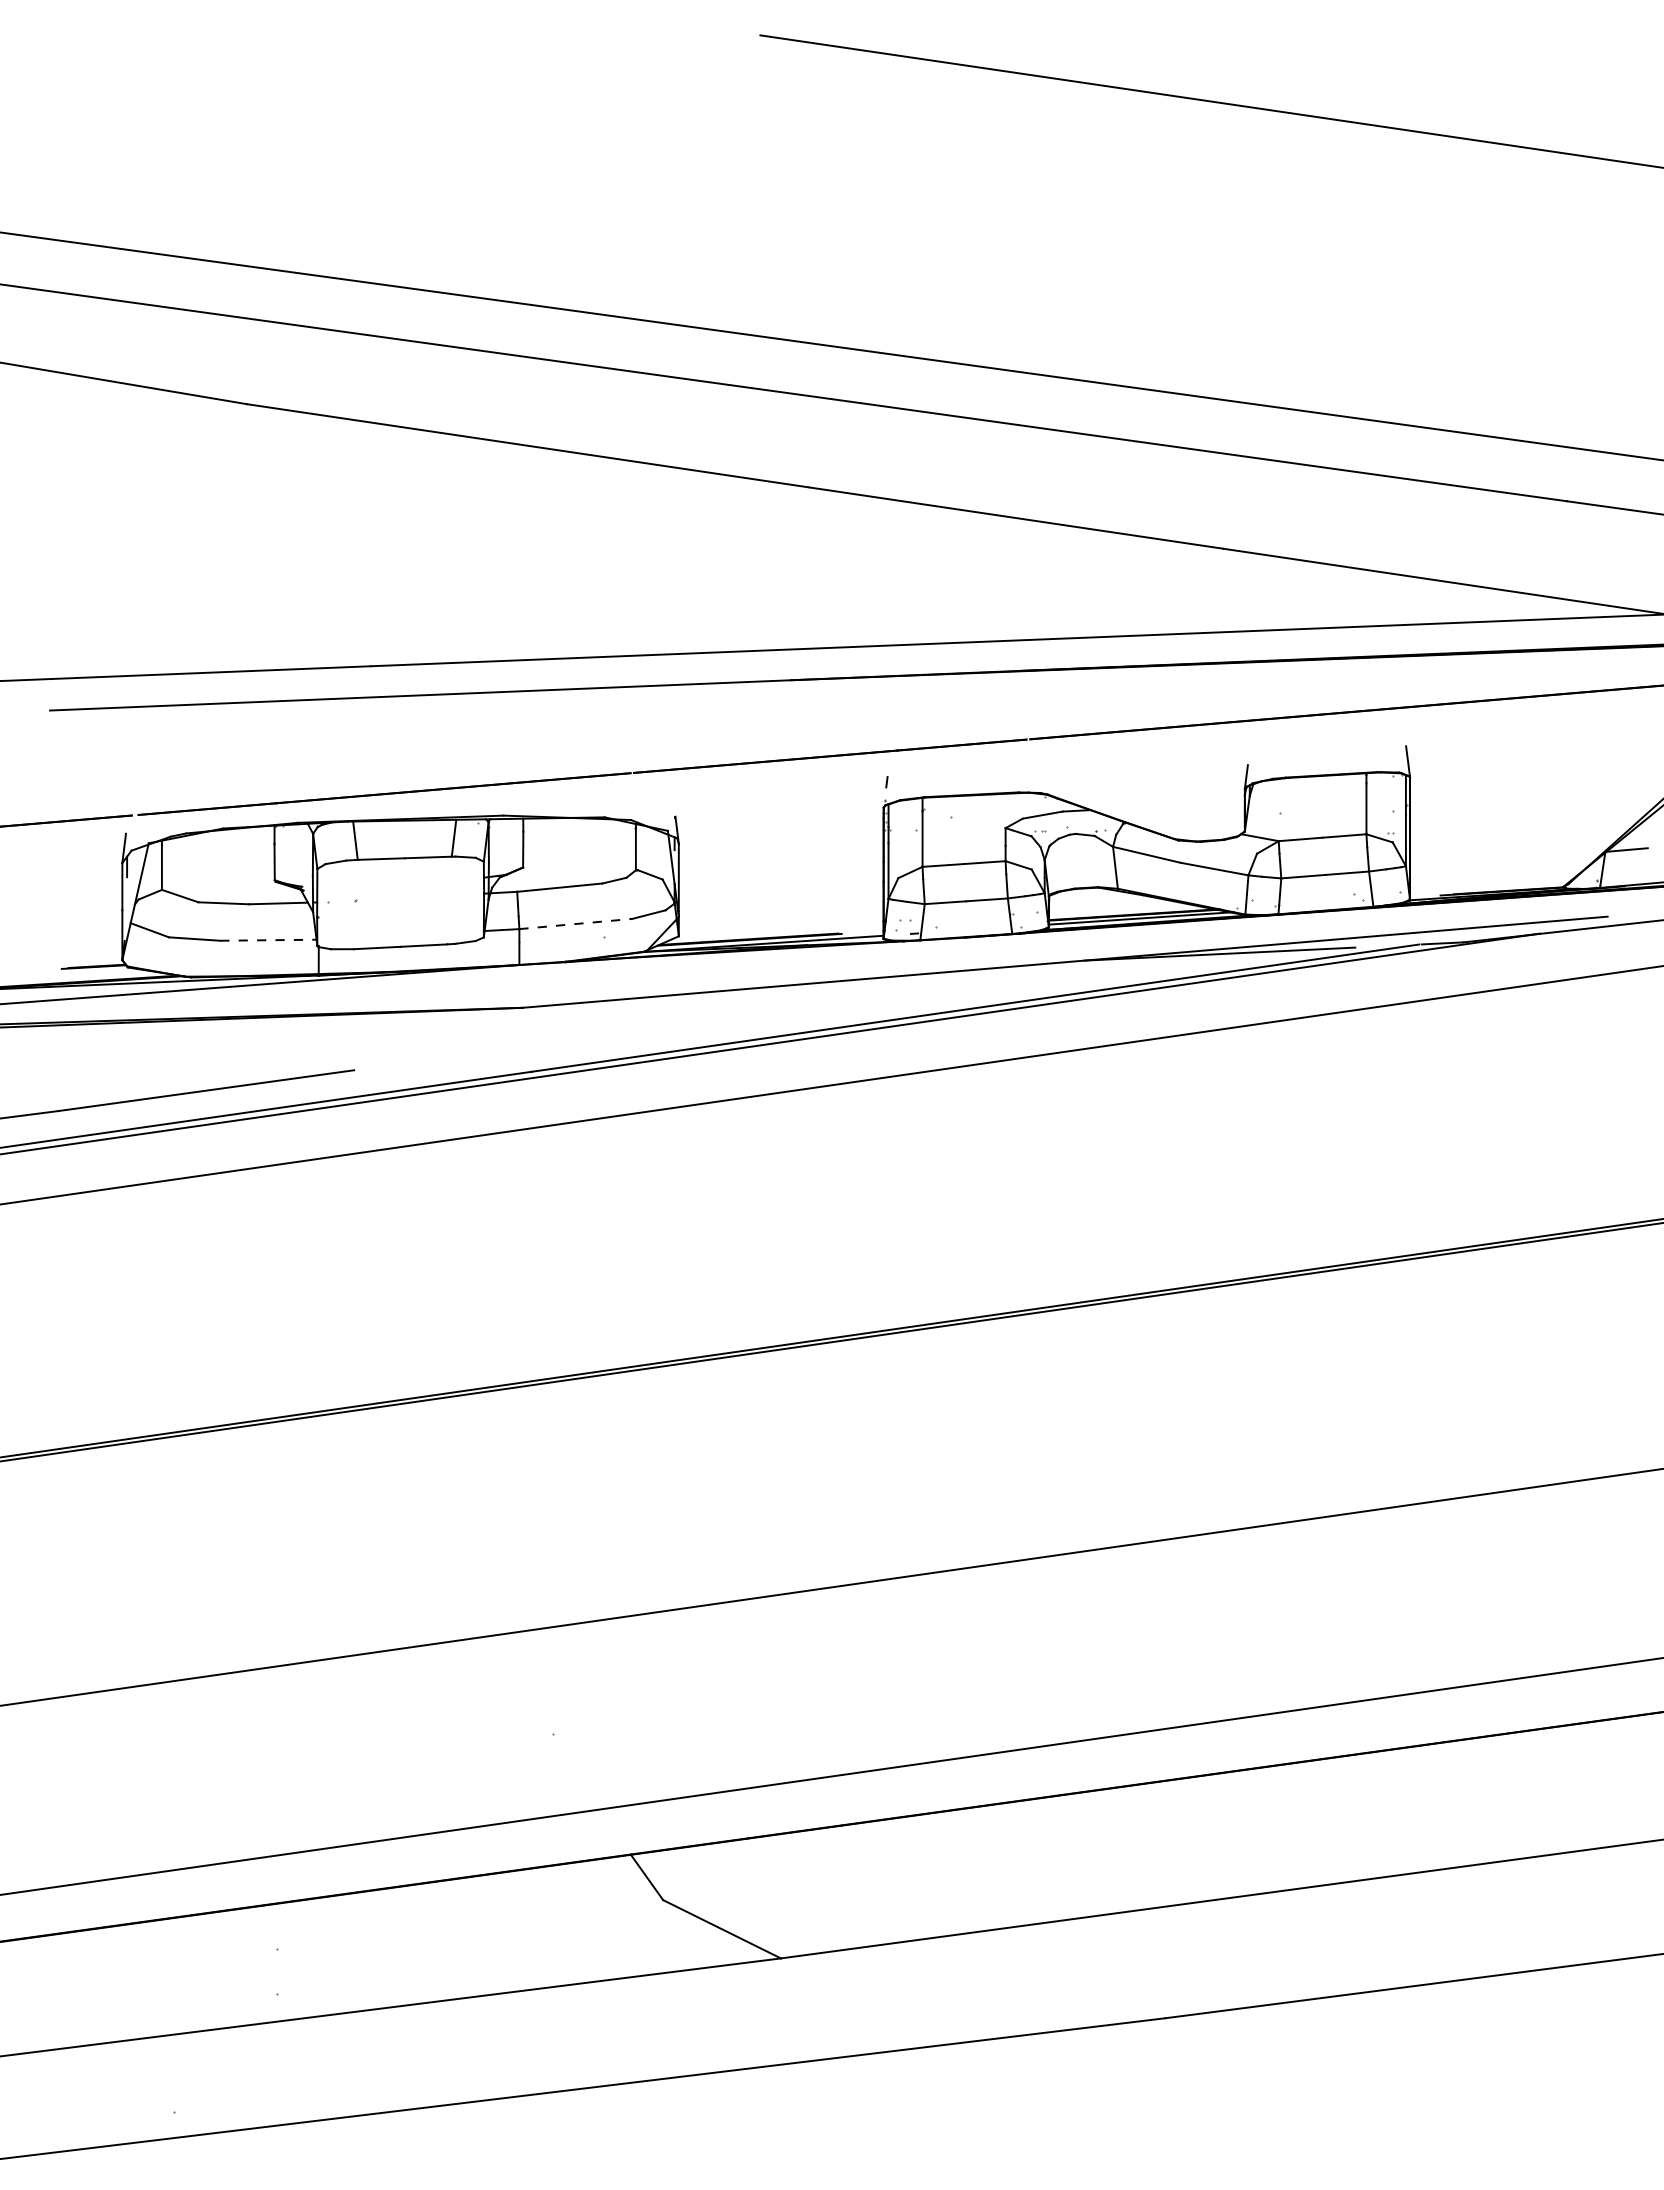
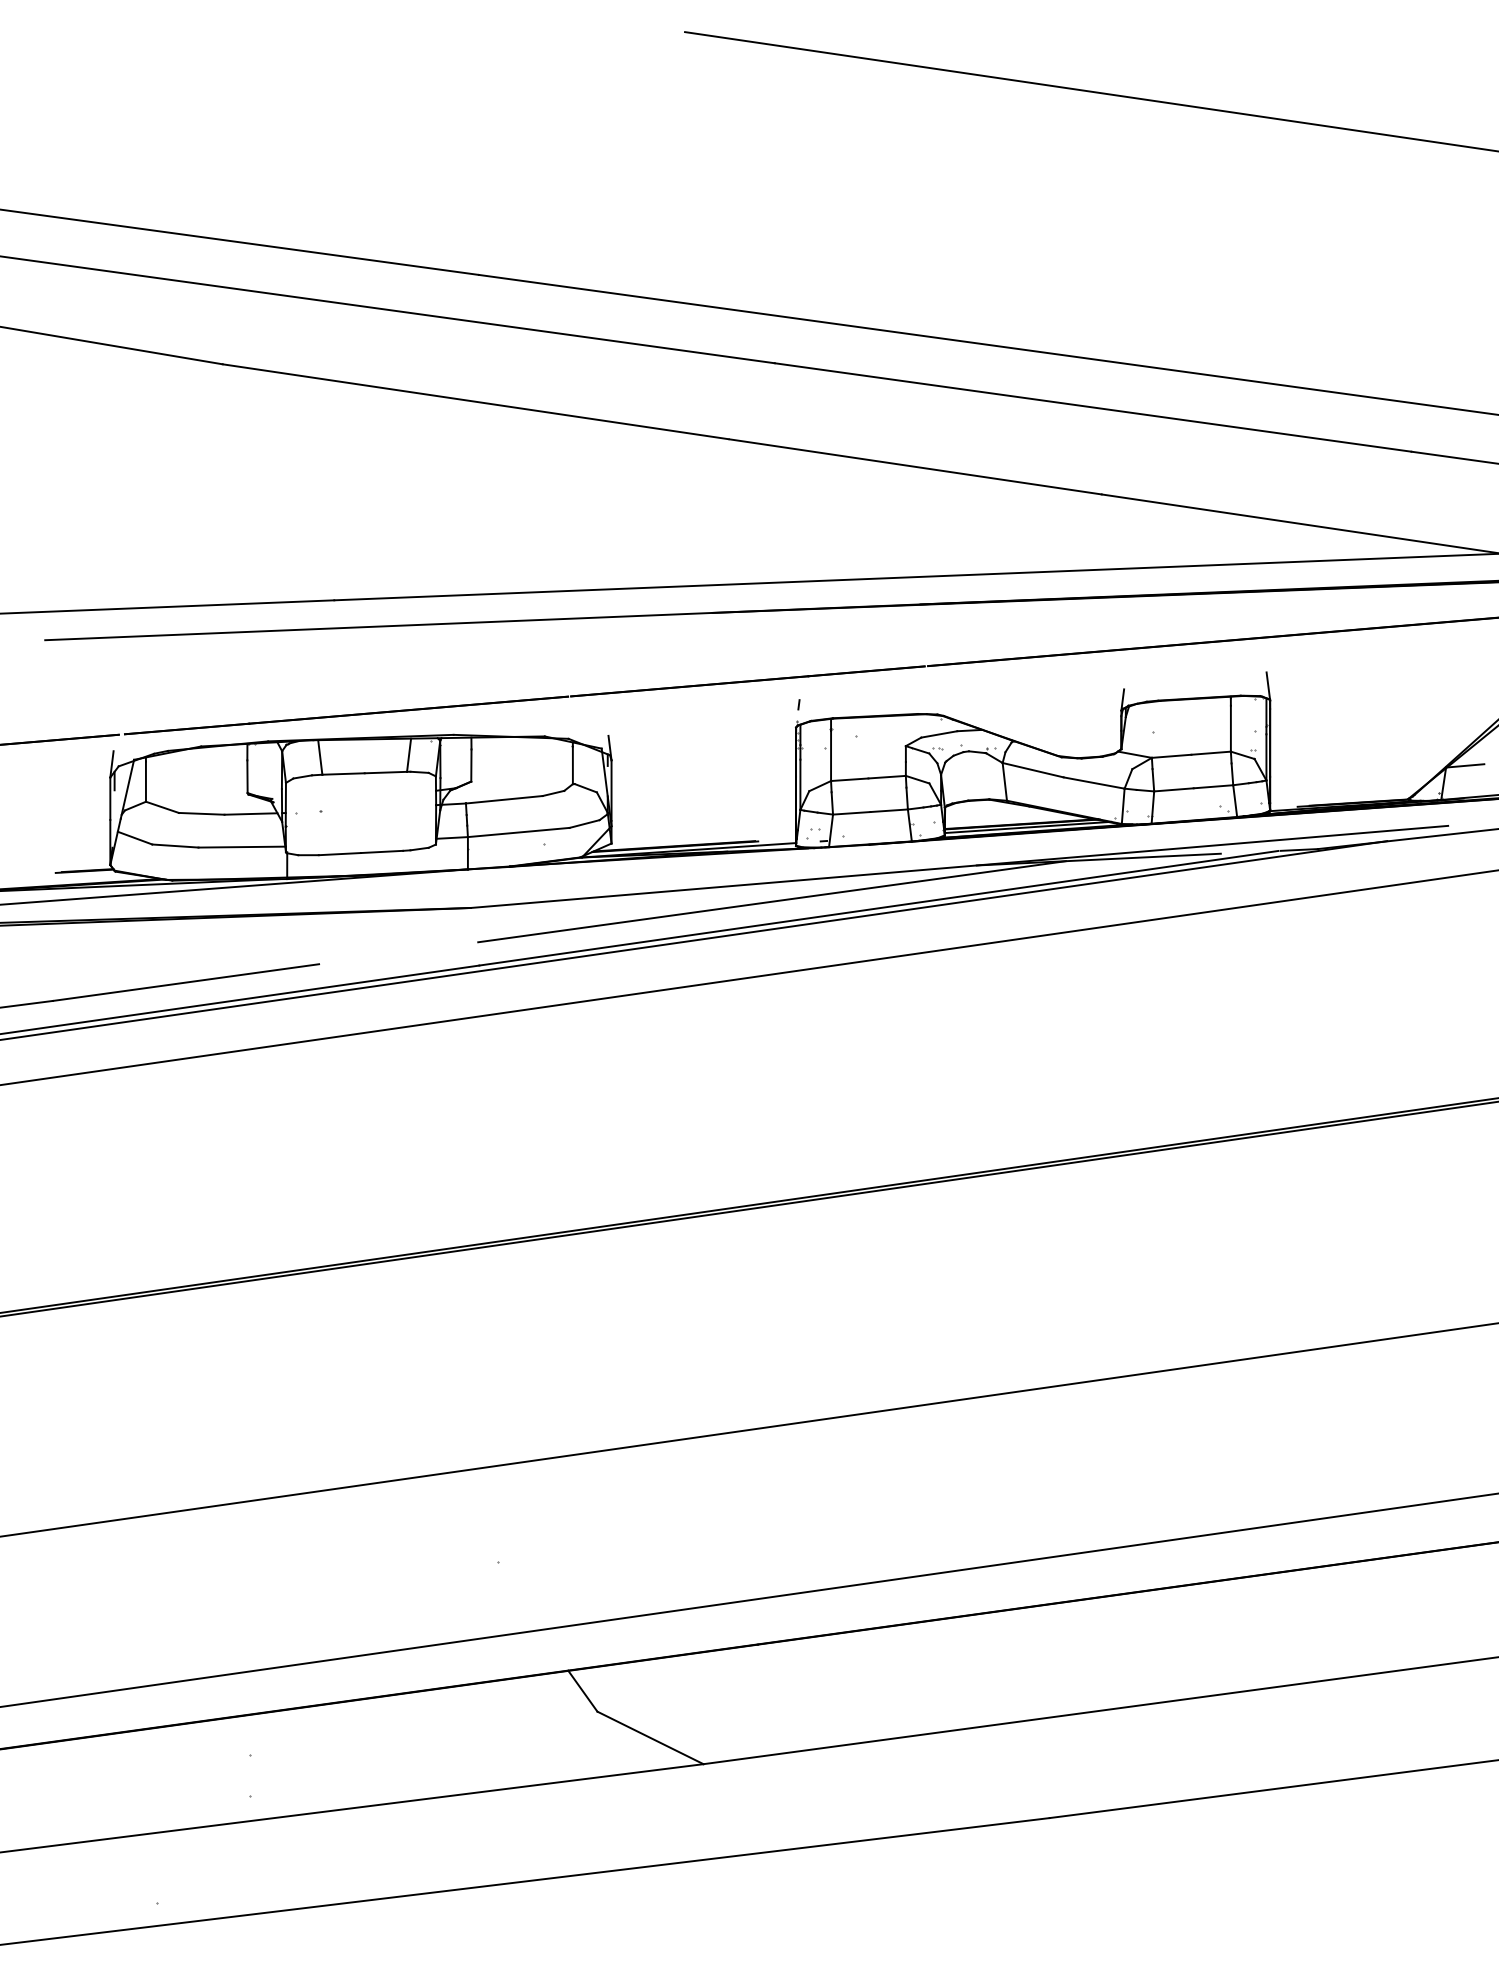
line: (575, 924) -> (518, 832), dashed -> solid
line: (268, 940) -> (241, 847), dashed -> solid
line: (856, 1000) -> (771, 901), added

